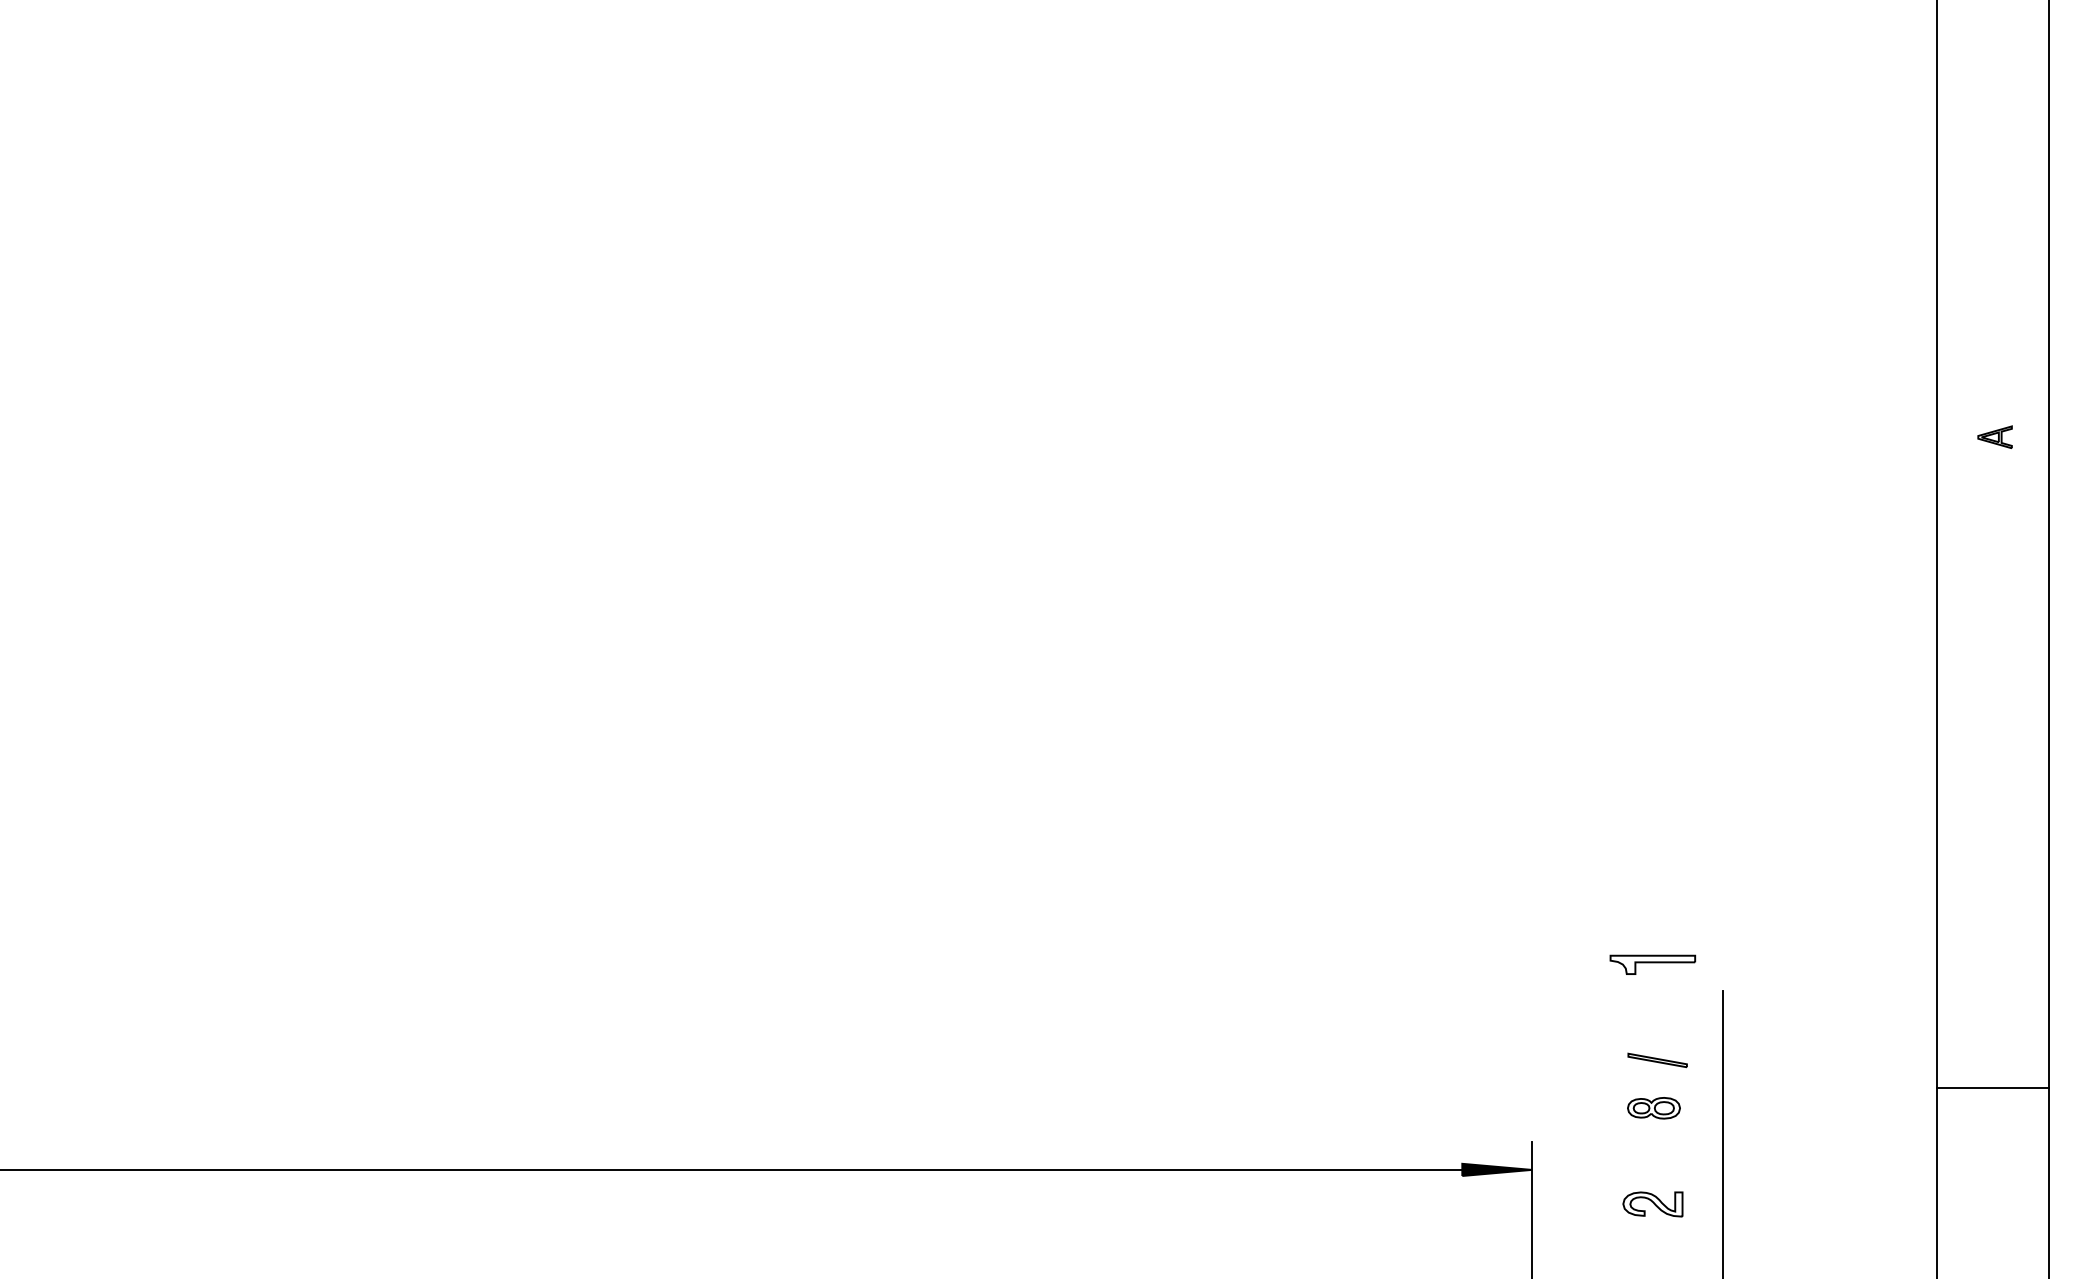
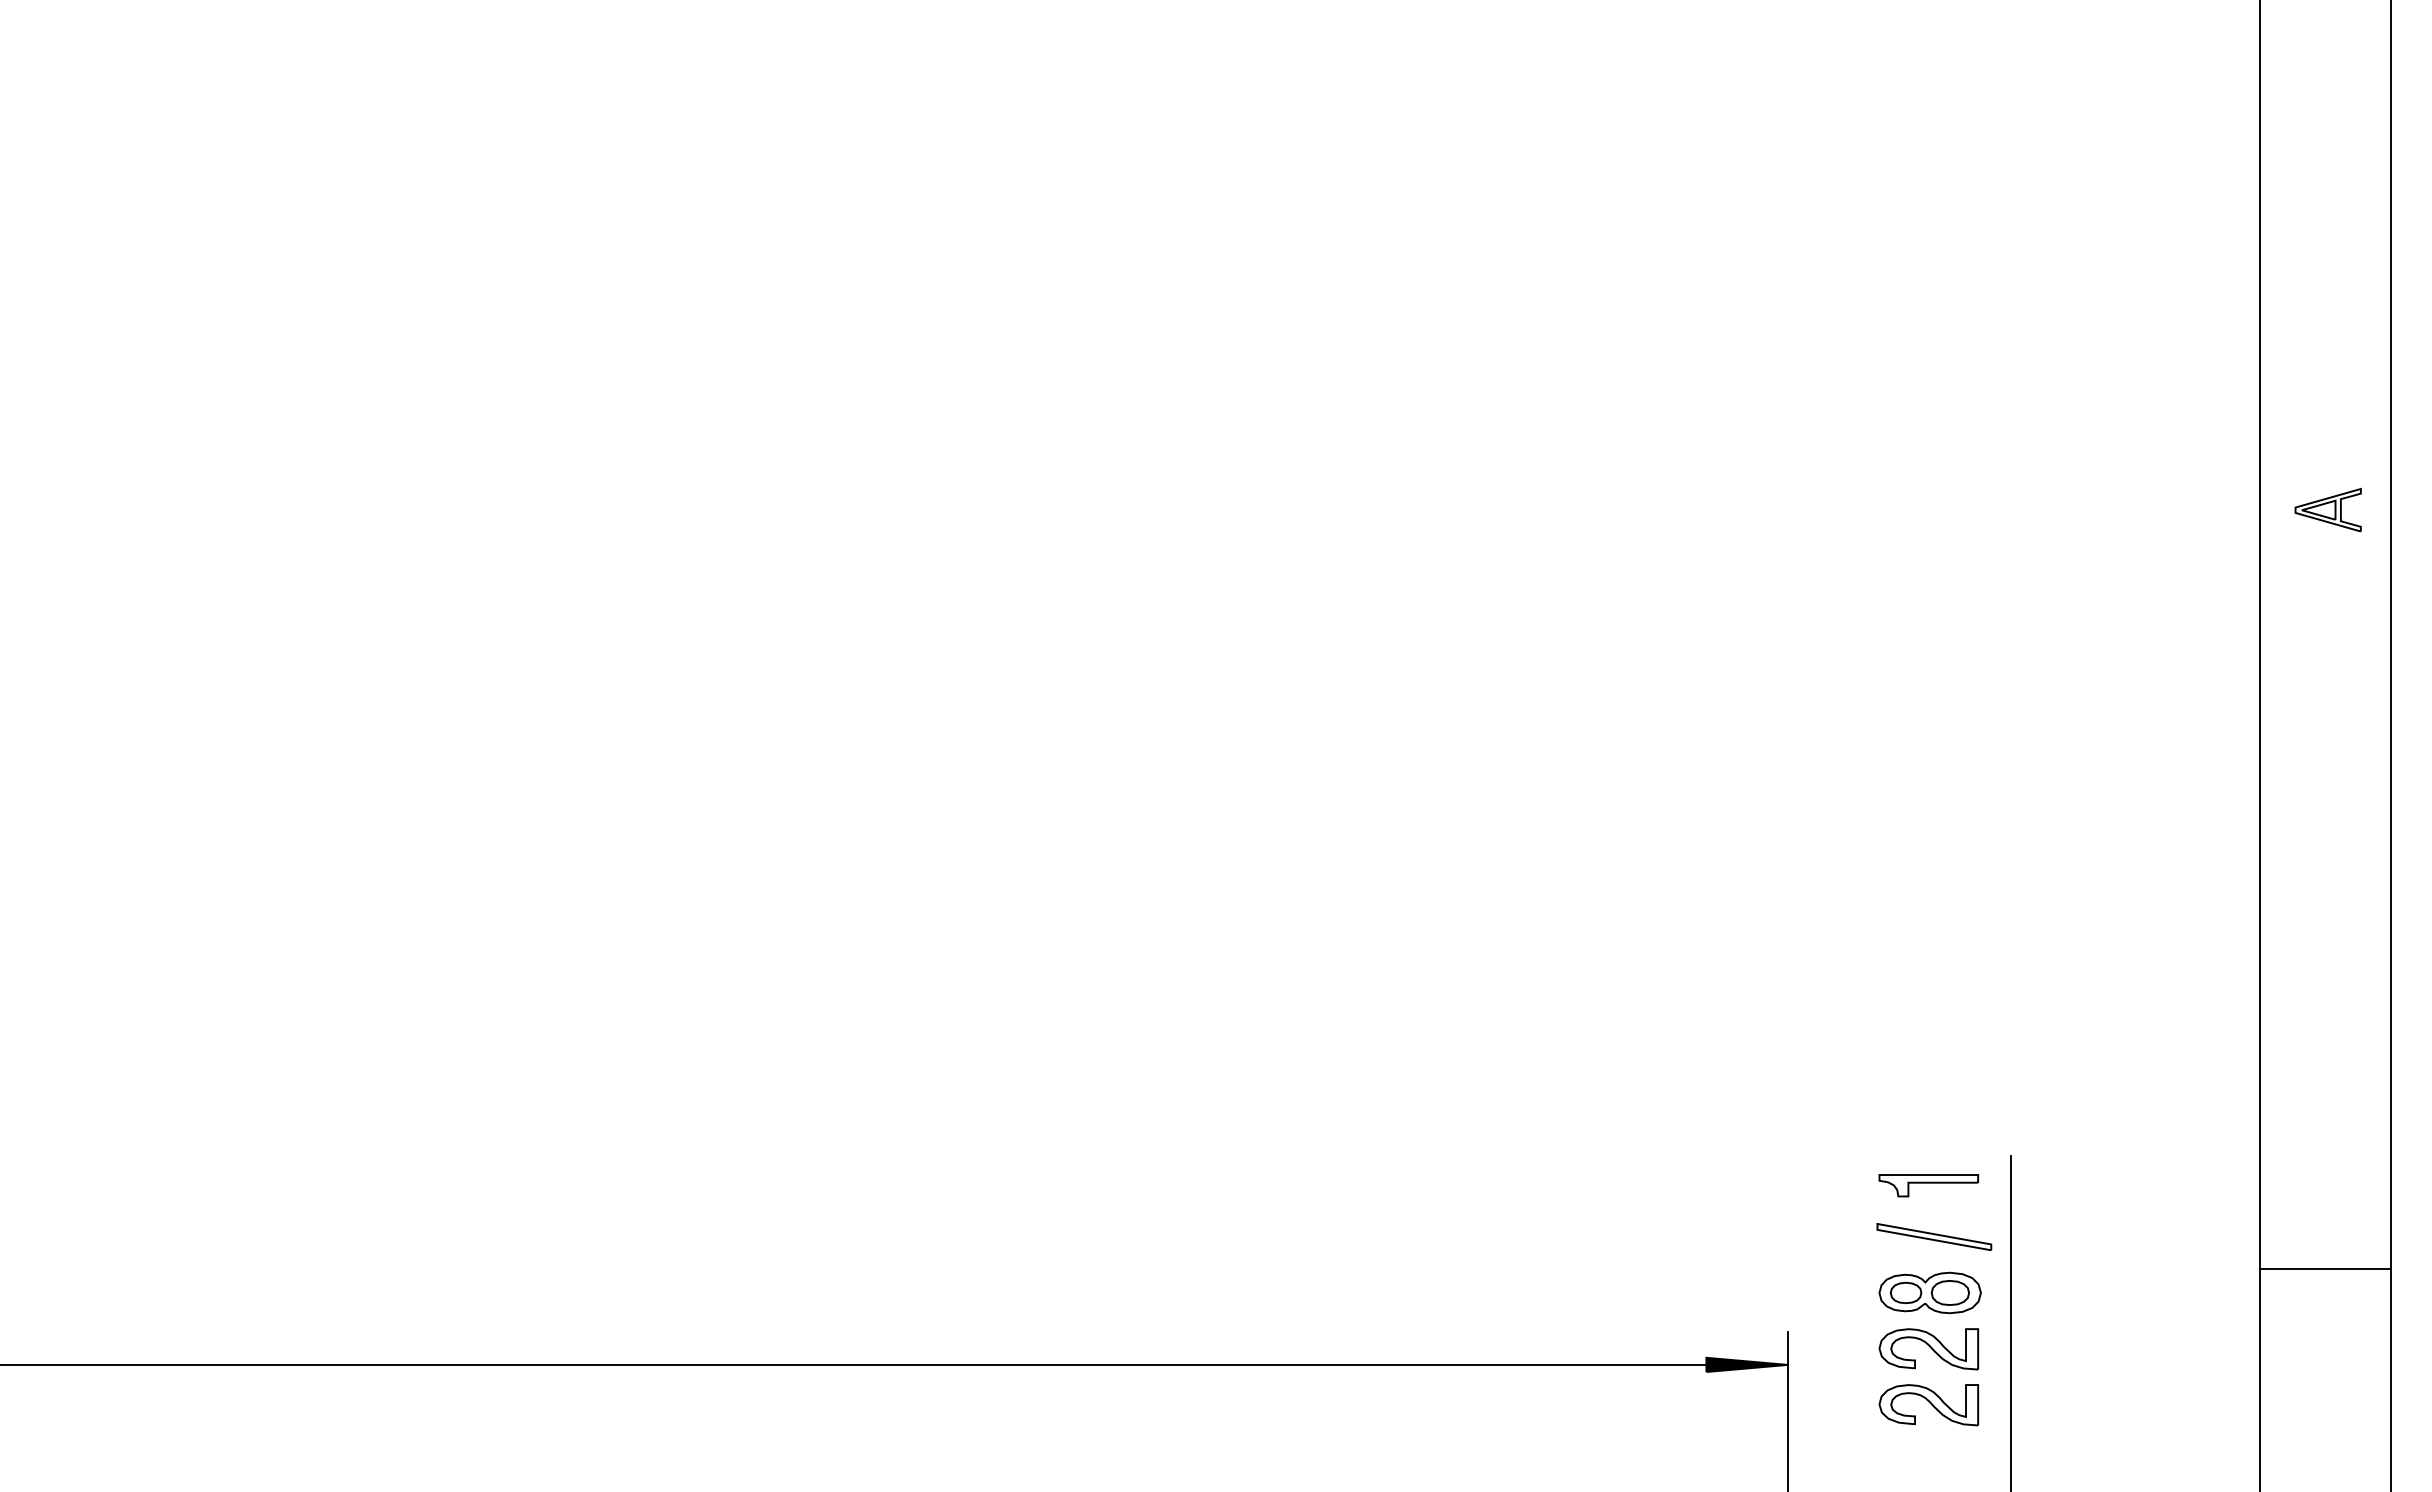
part: (1994, 436) -> (2327, 509), size x1.67
part: (1652, 964) -> (1928, 1185), moved
part: (1657, 1060) -> (1934, 1237), size x1.67
part: (1653, 1107) -> (1929, 1292), size x1.67
part: (1652, 1156) -> (1928, 1349), added
part: (1652, 1204) -> (1928, 1405), size x1.43

